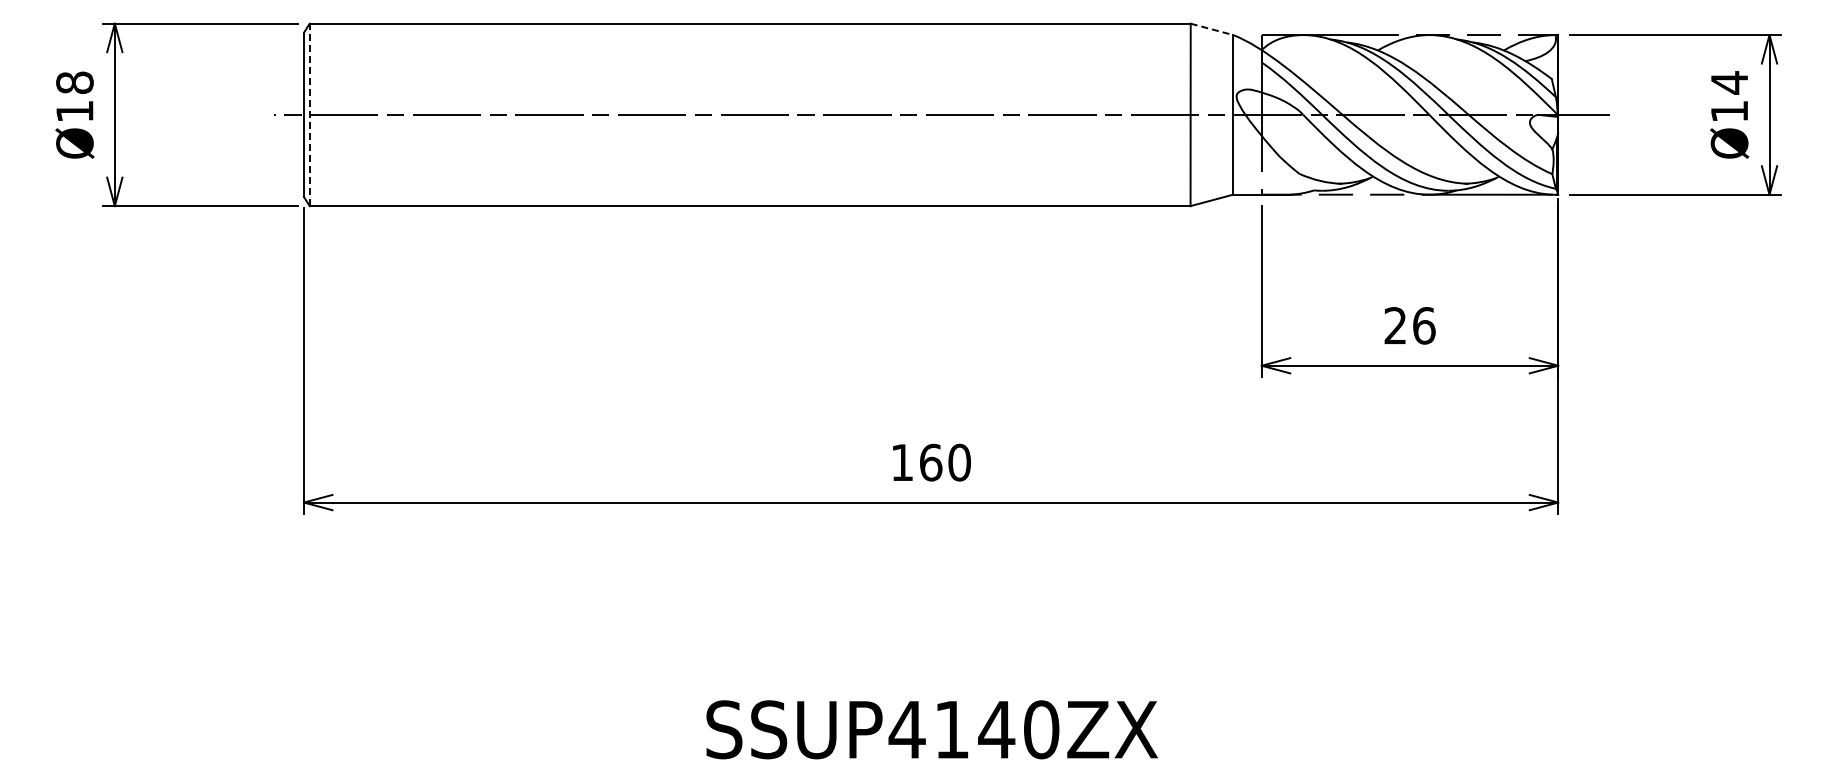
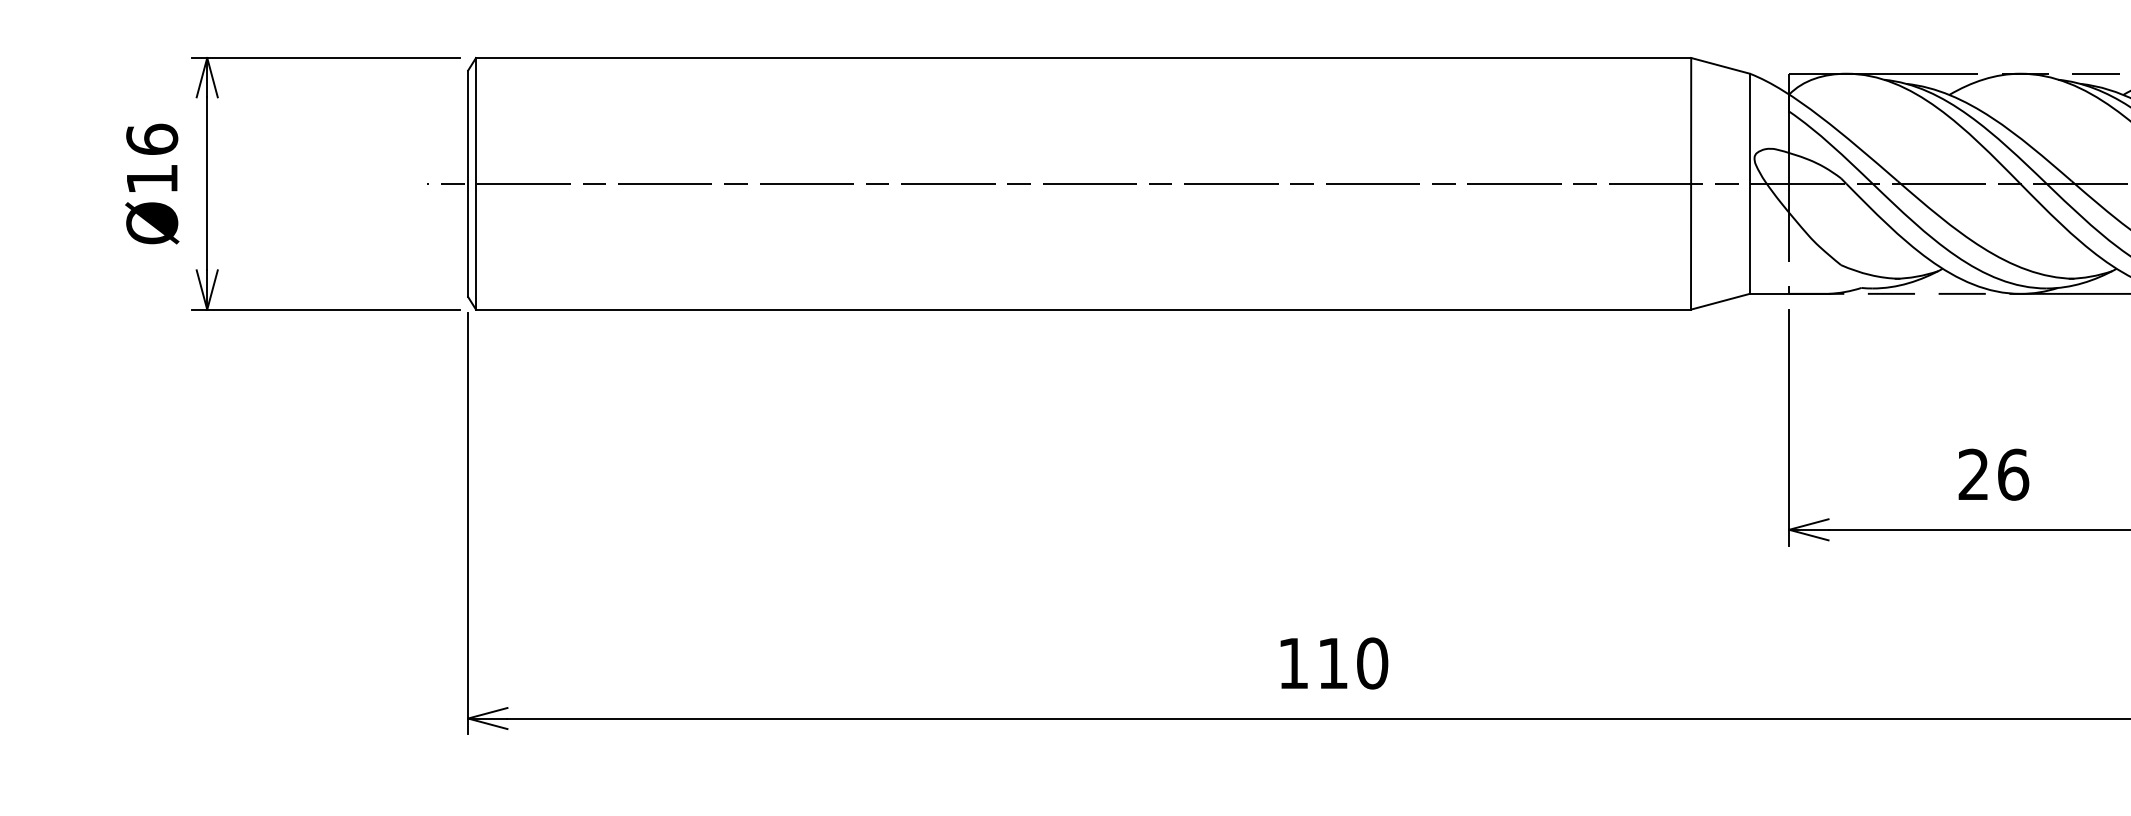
line: (1212, 29) -> (1721, 66), dashed -> solid
text: (74, 82) -> (151, 139), Ø18 -> Ø16
line: (309, 114) -> (475, 183), dashed -> solid
text: (931, 462) -> (1333, 663), 160 -> 110

